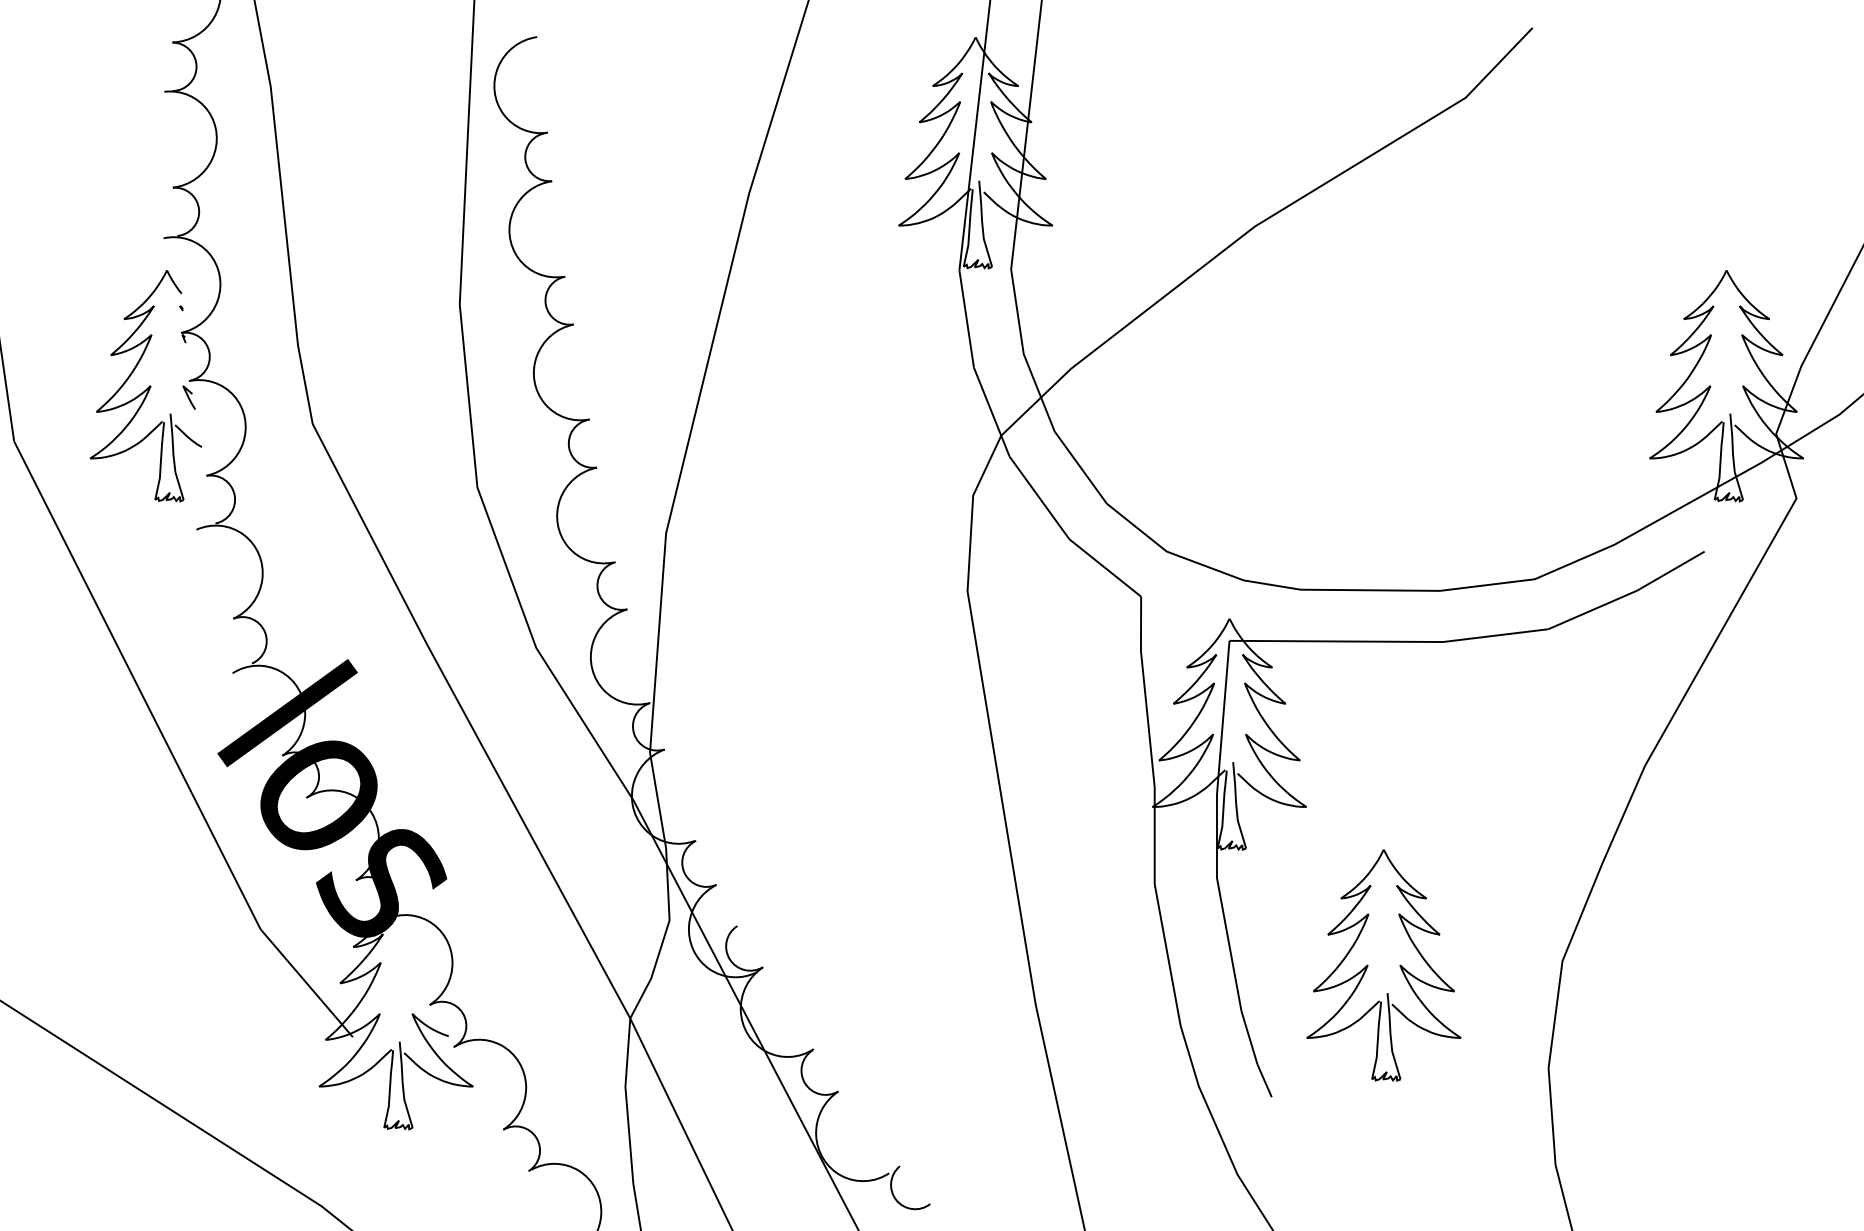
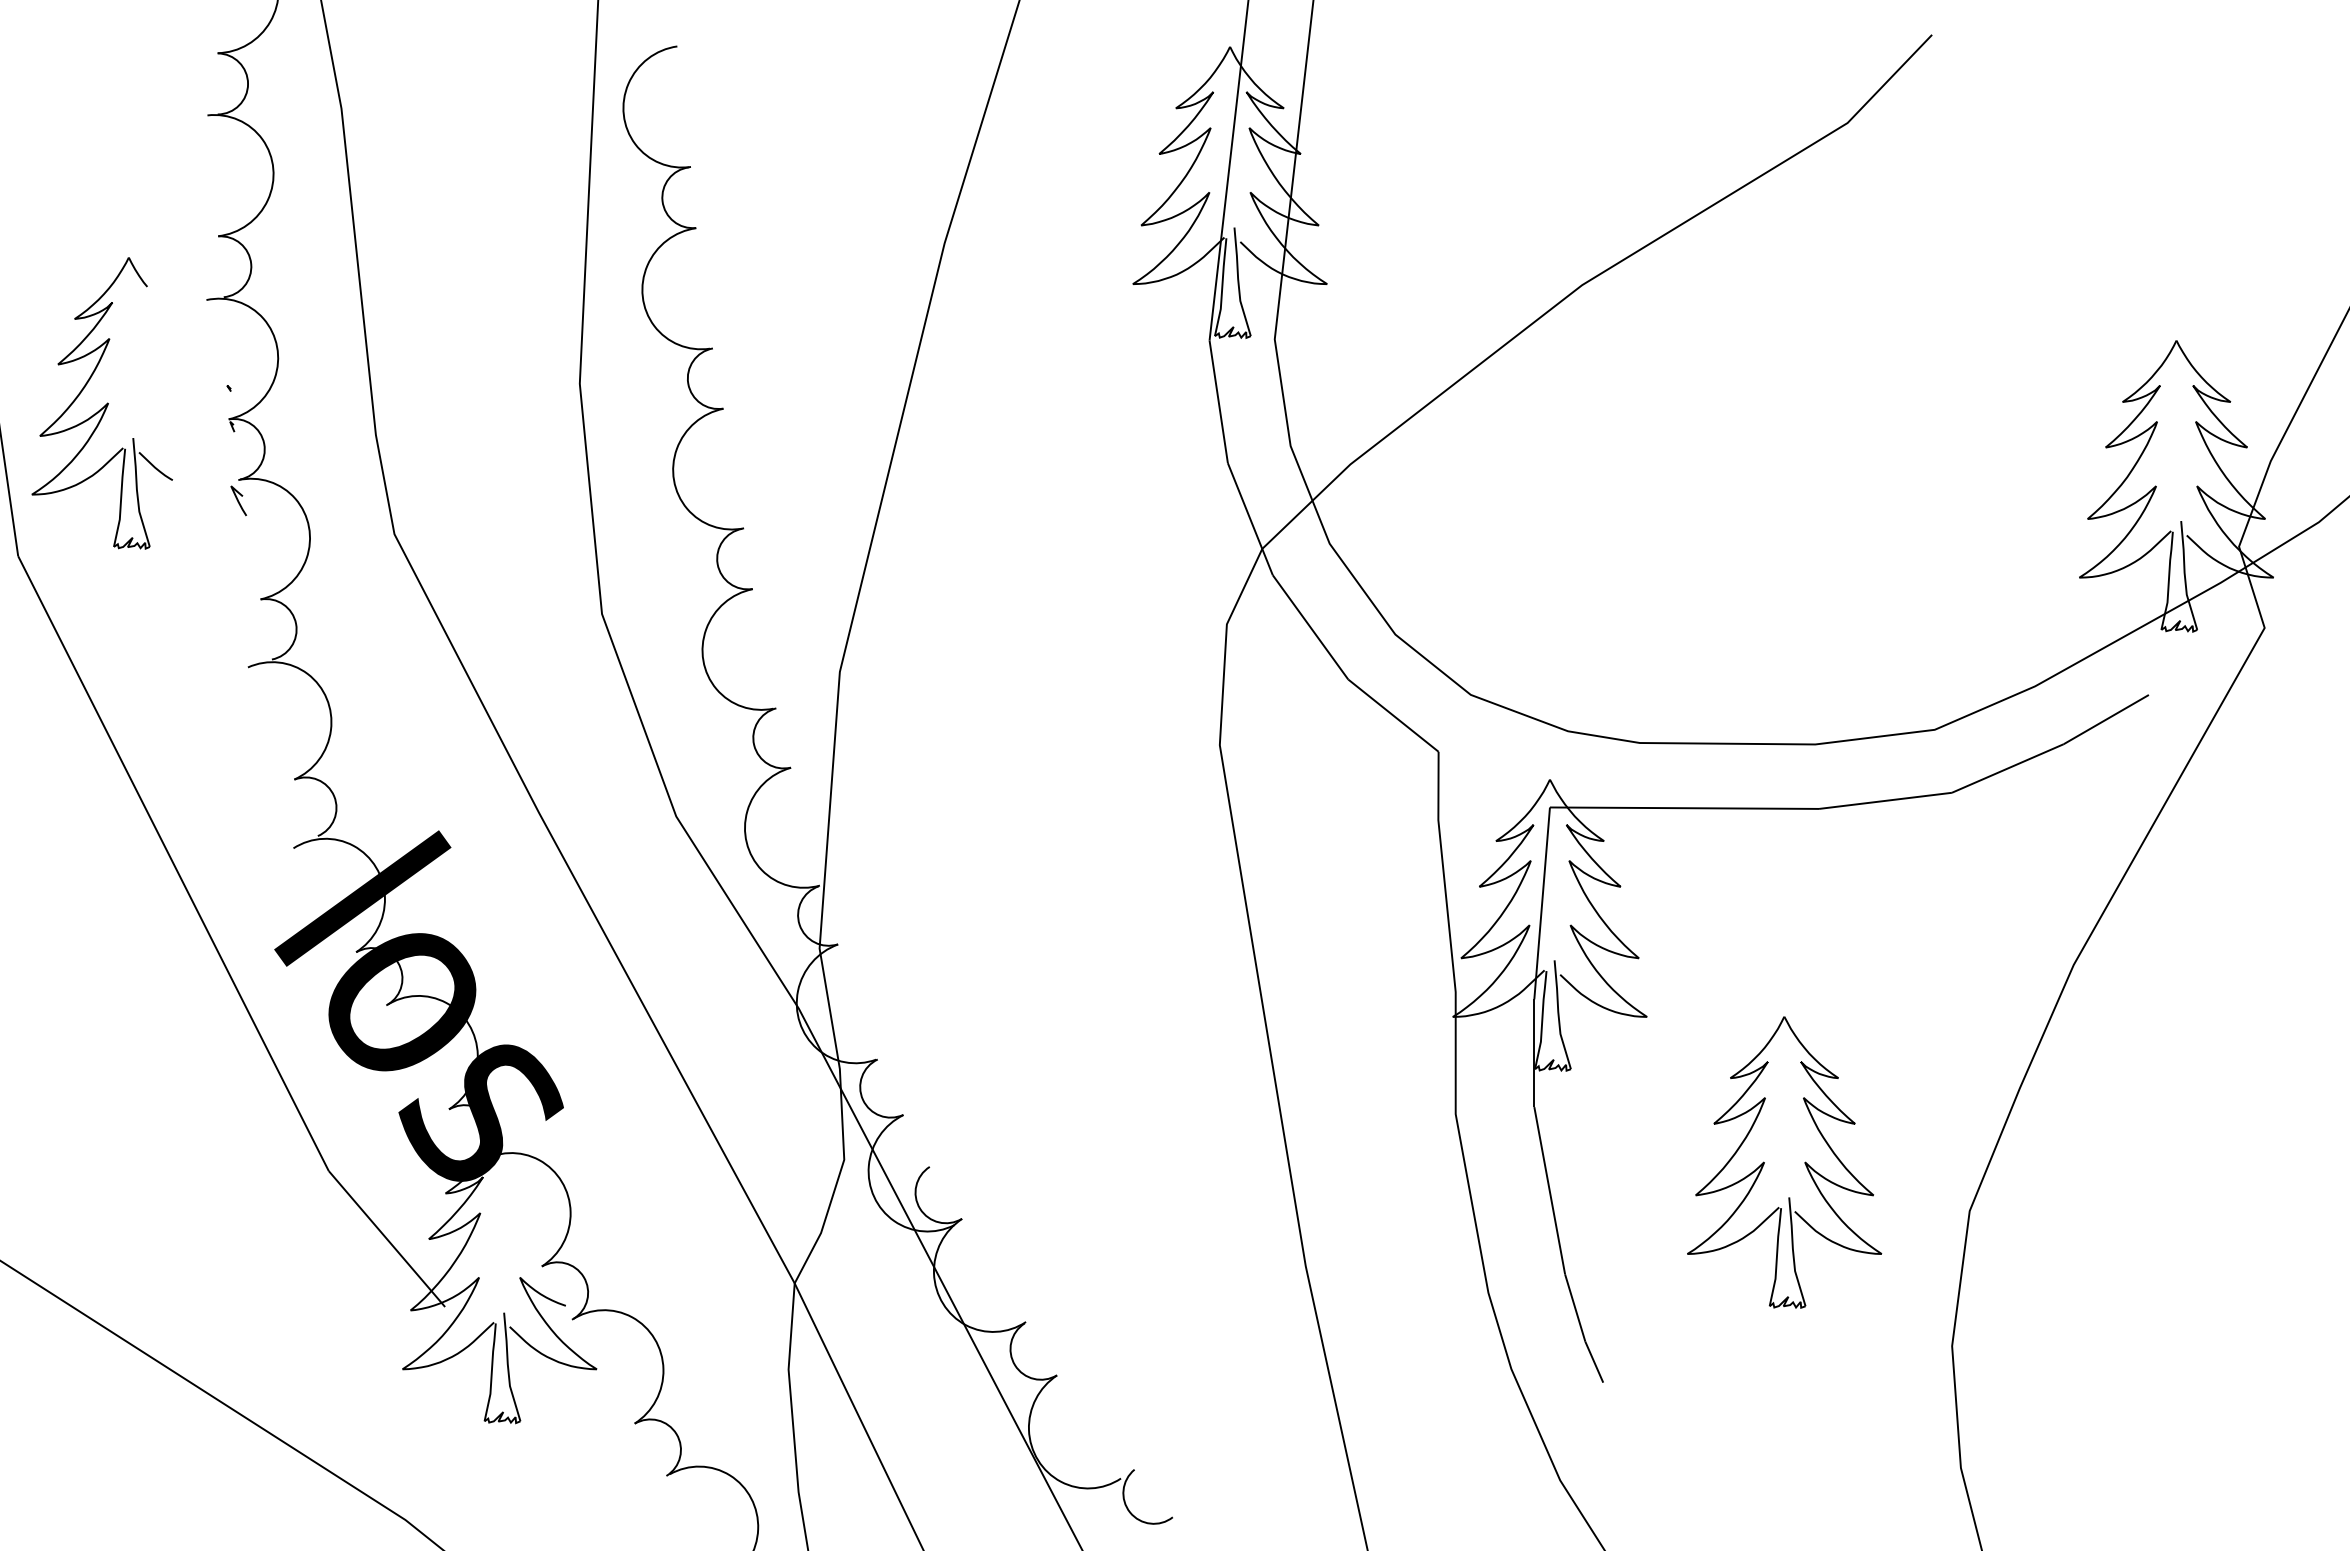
part: (145, 386) -> (101, 403), moved
part: (1367, 965) -> (1764, 1162), moved

